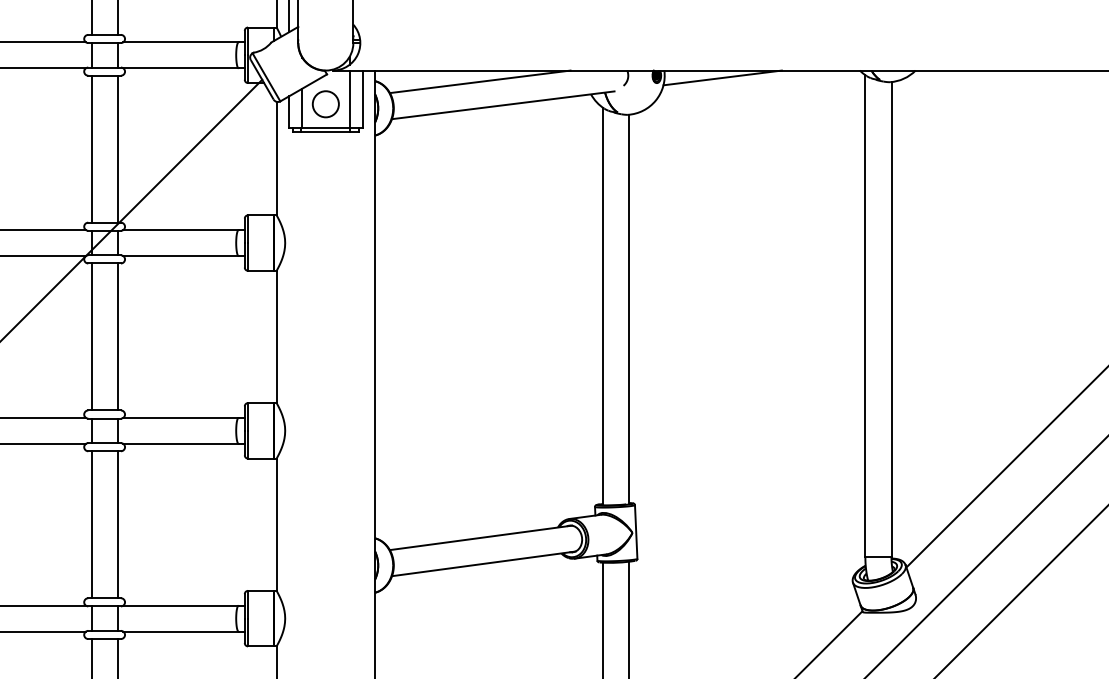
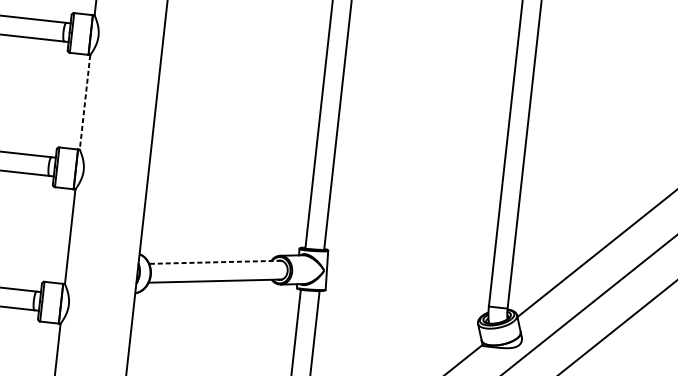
line: (276, 337) -> (84, 102), solid -> dashed
line: (480, 537) -> (215, 262), solid -> dashed

